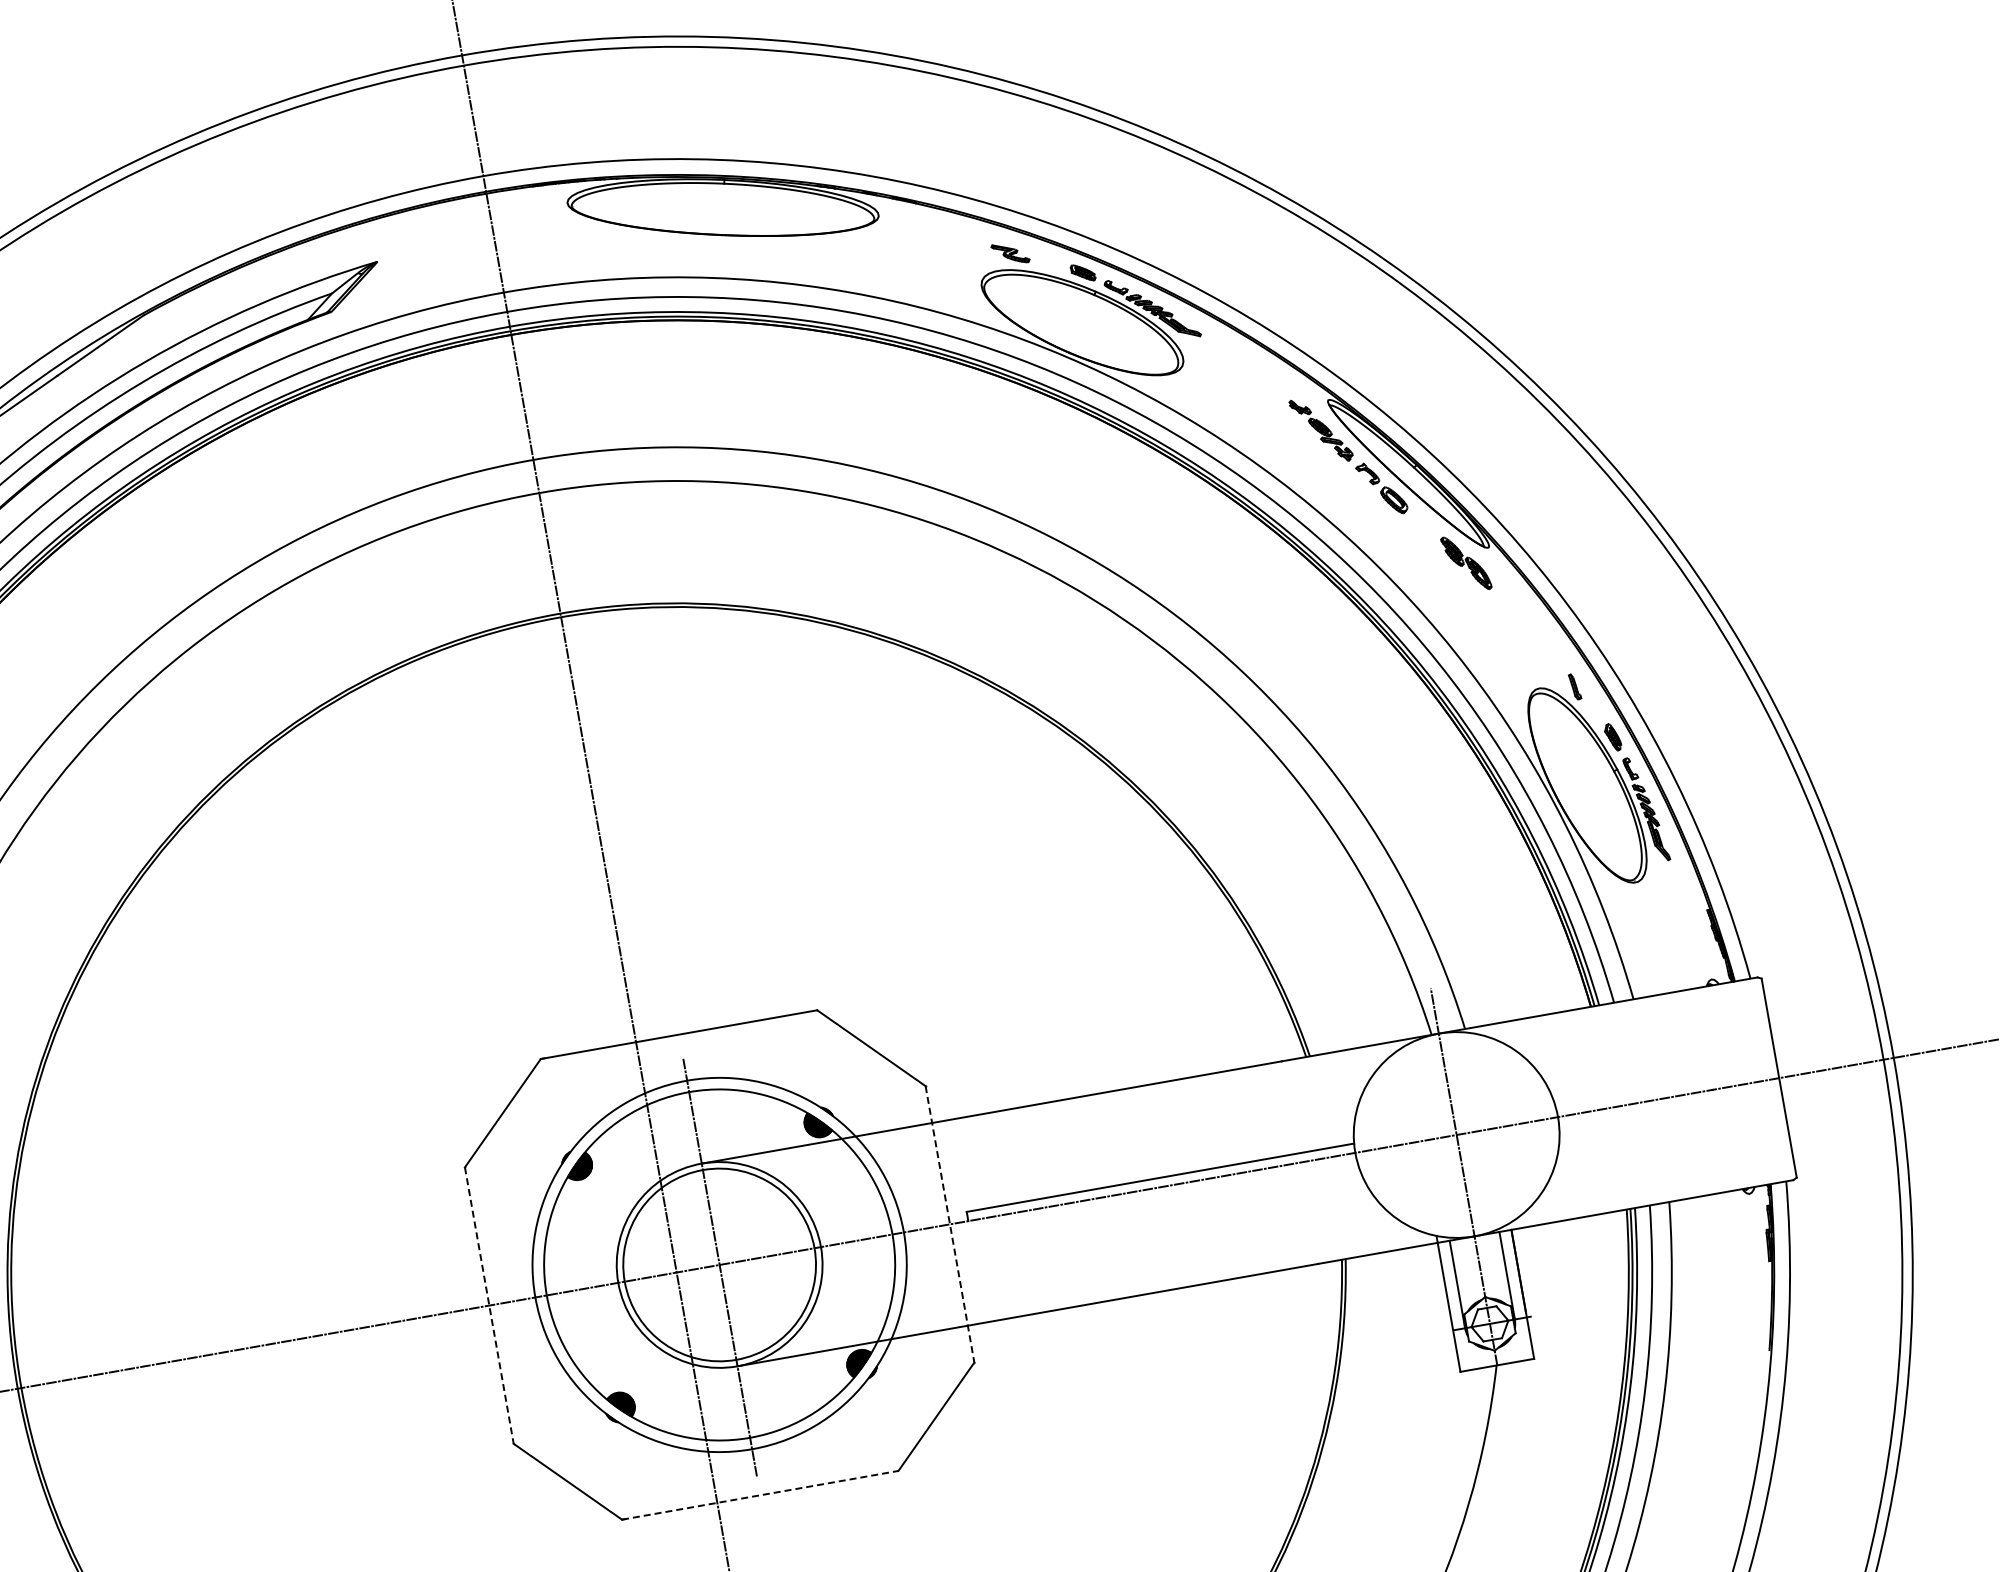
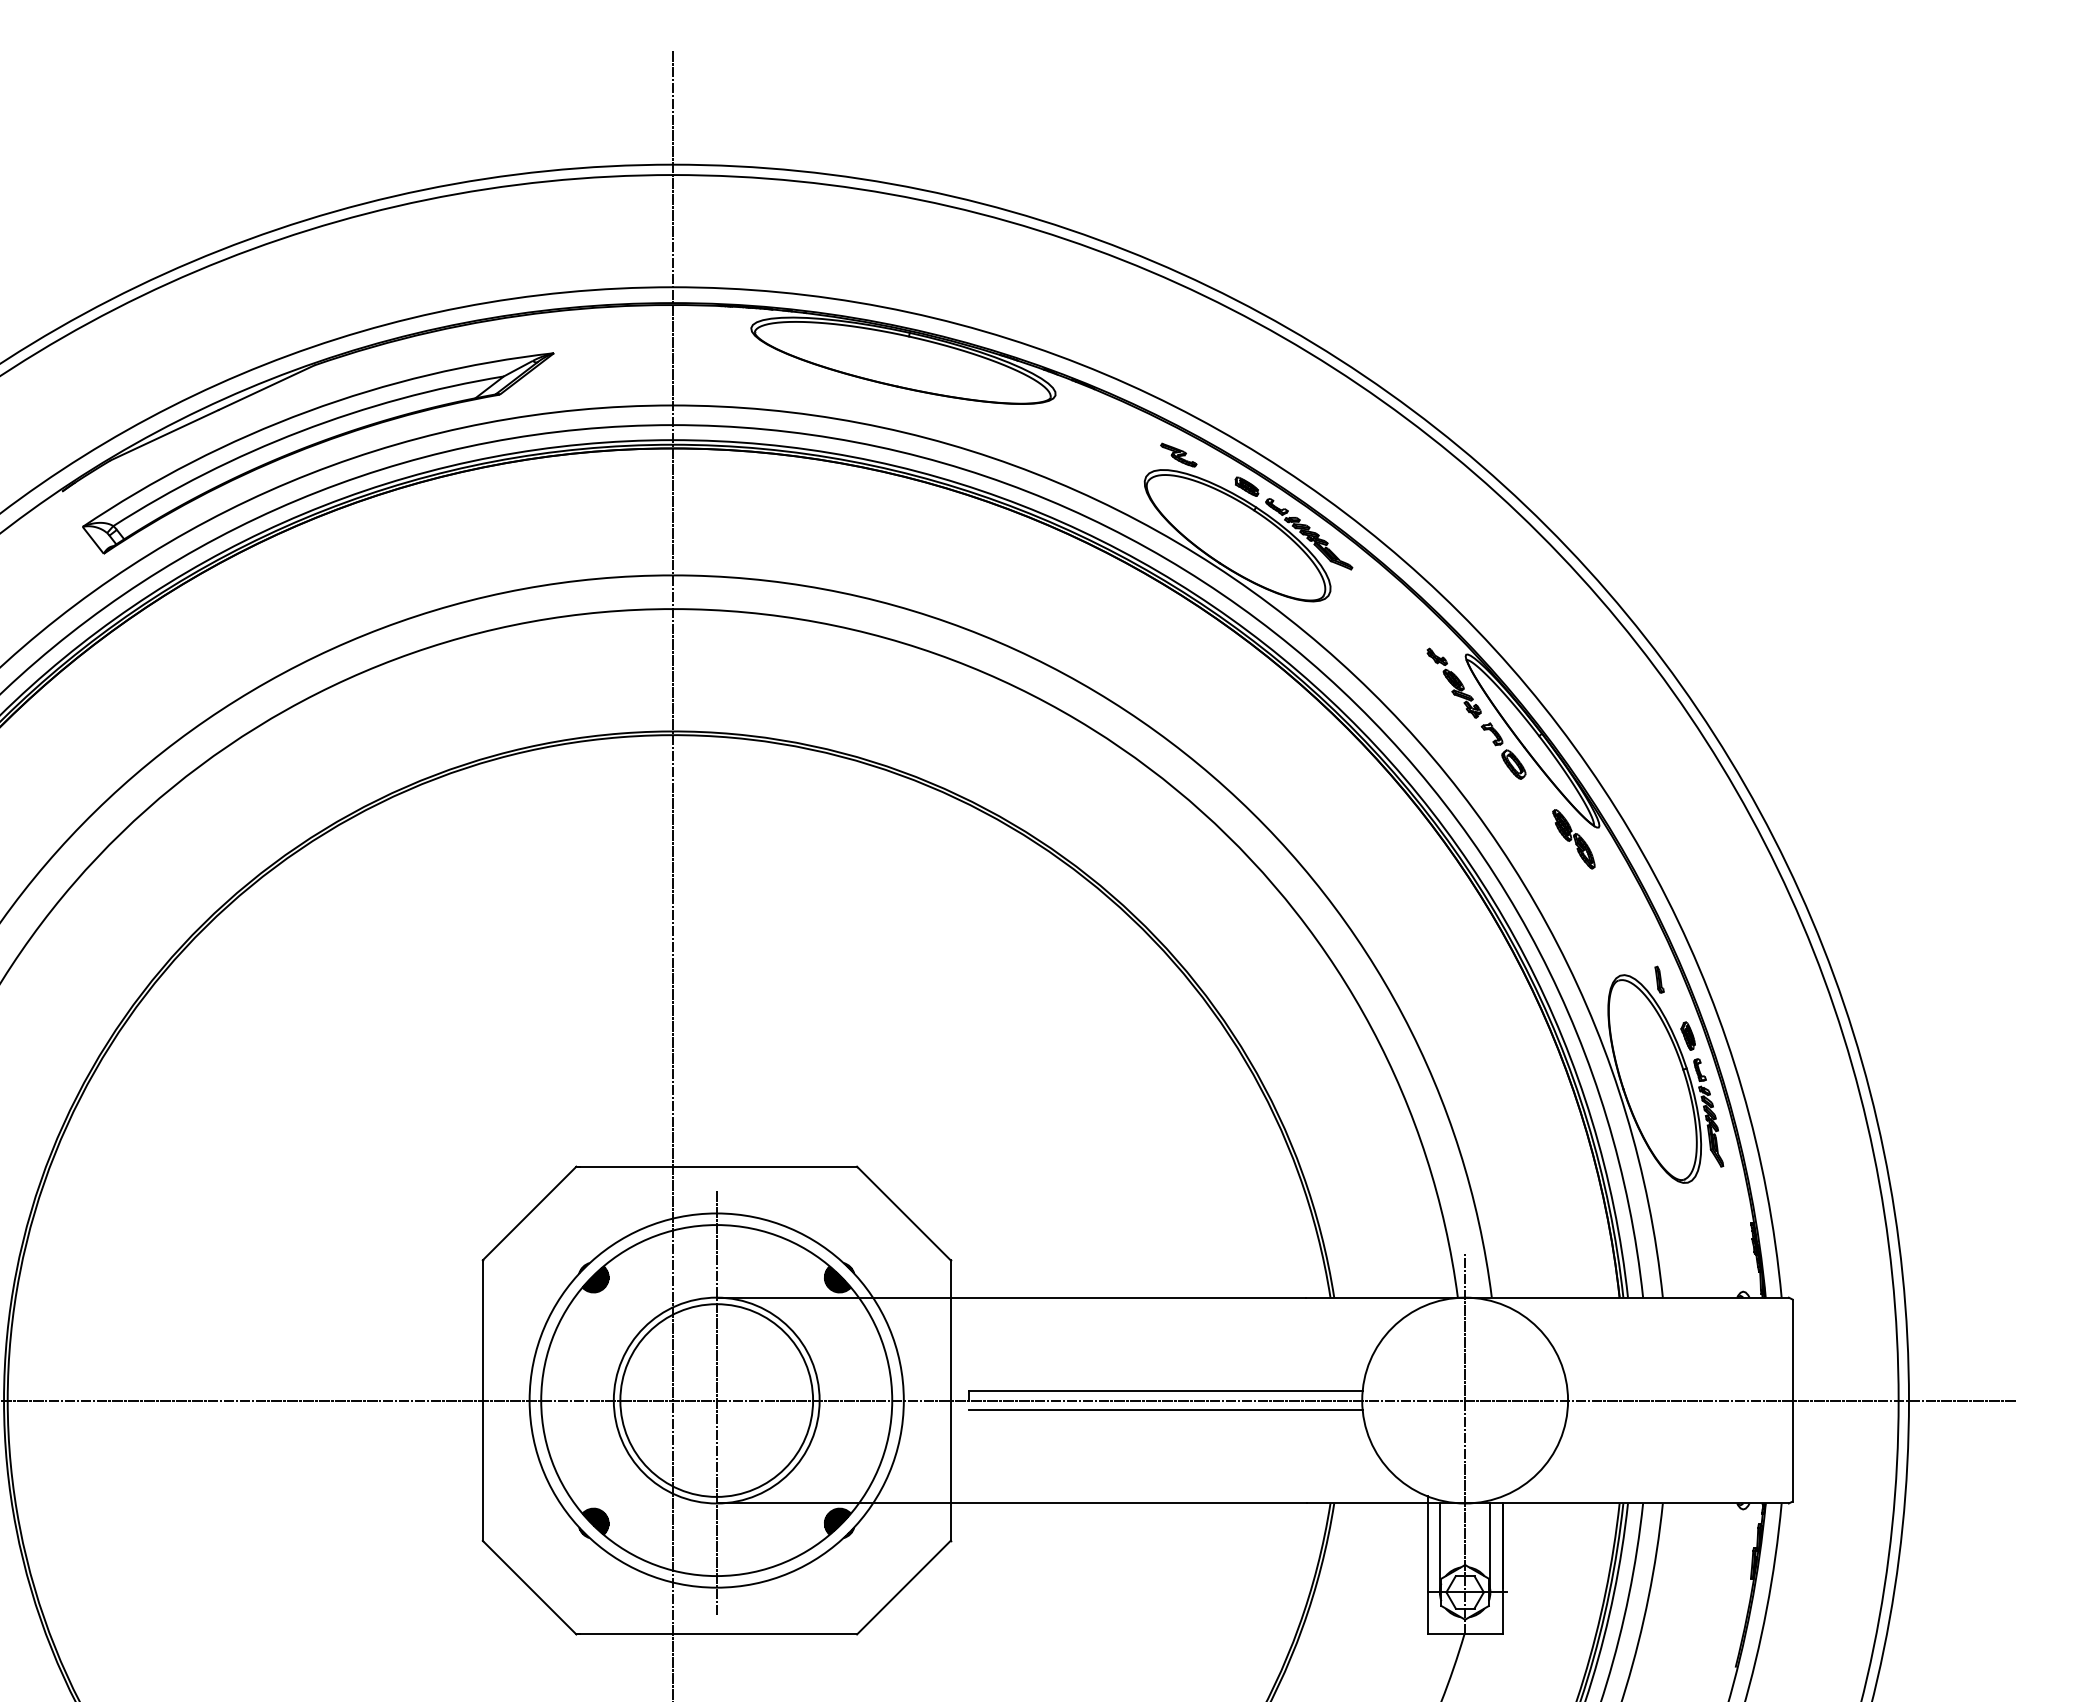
line: (1163, 1195) -> (1165, 1409), added
line: (950, 1225) -> (950, 1401), dashed -> solid
line: (489, 1306) -> (482, 1401), dashed -> solid
line: (761, 1495) -> (717, 1634), dashed -> solid

